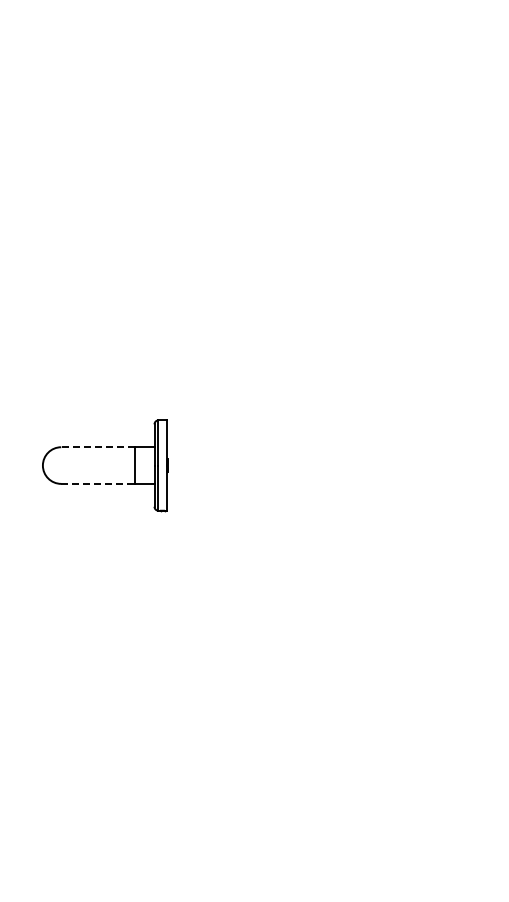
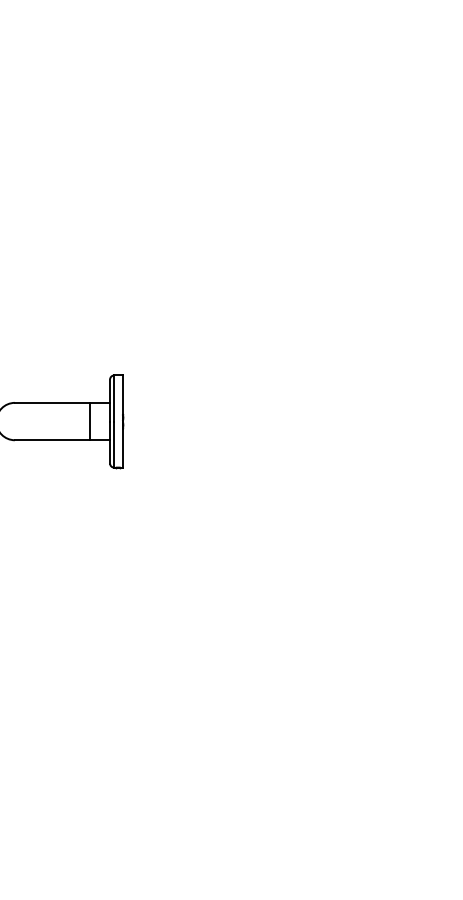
line: (97, 447) -> (51, 403), dashed -> solid
line: (97, 483) -> (51, 439), dashed -> solid

